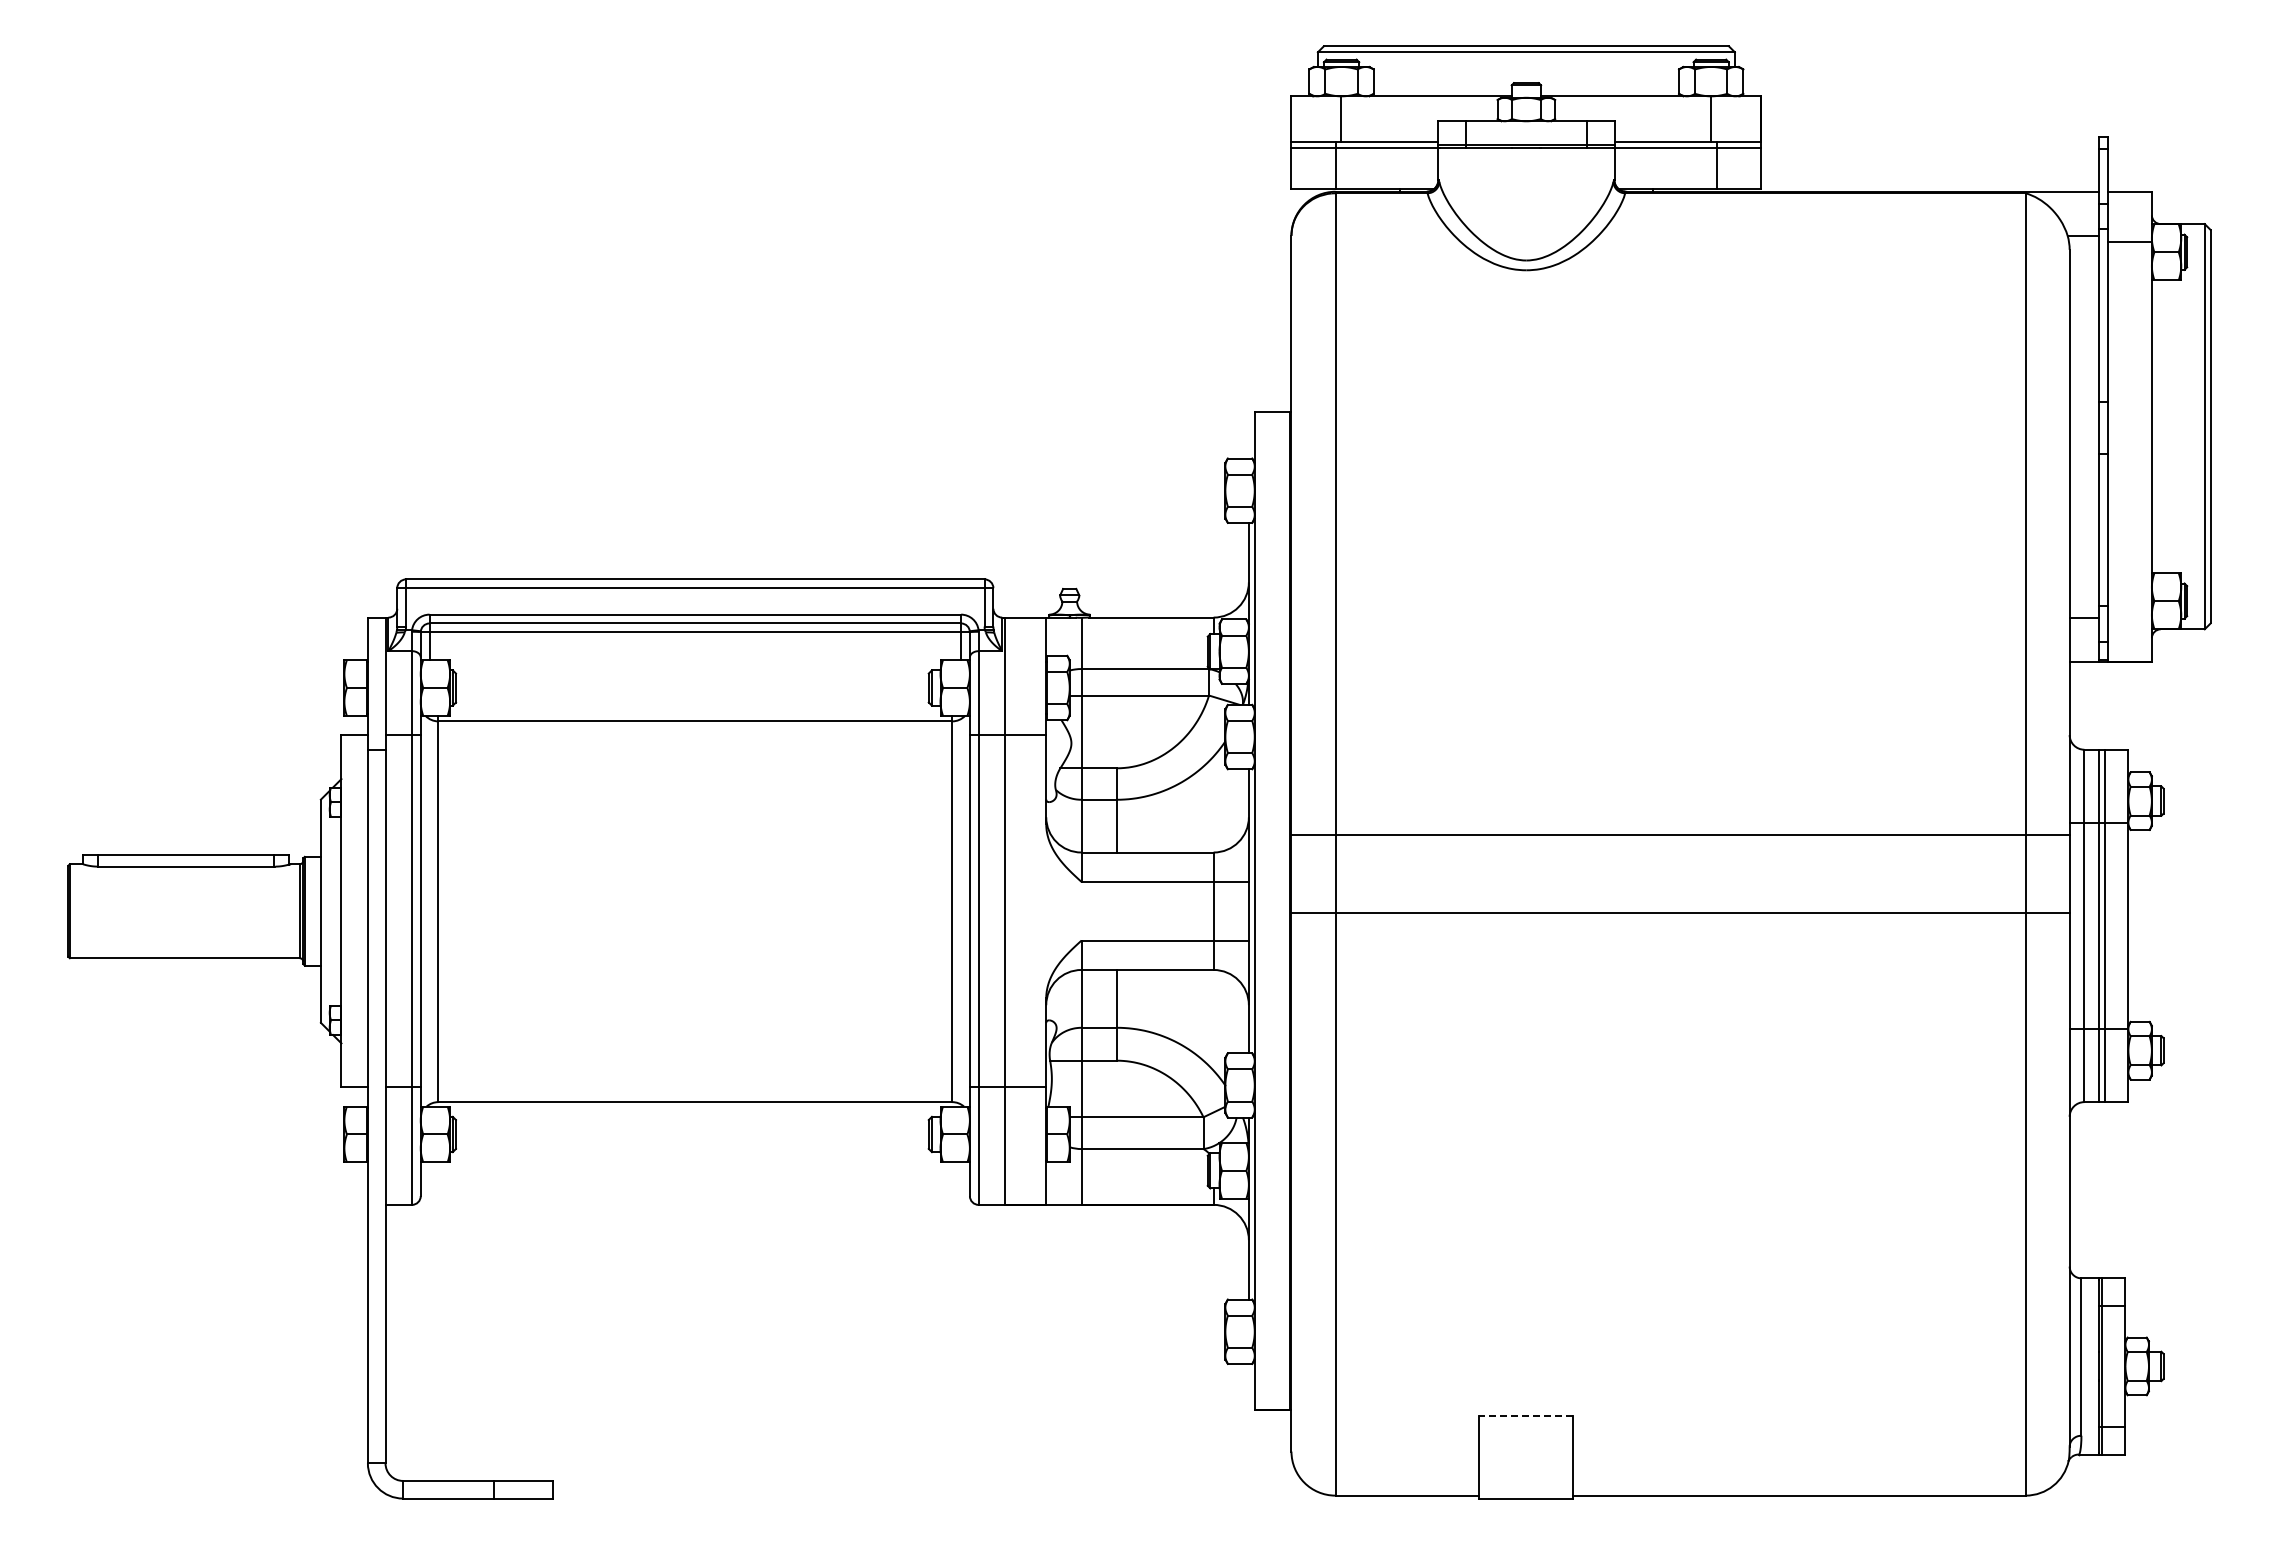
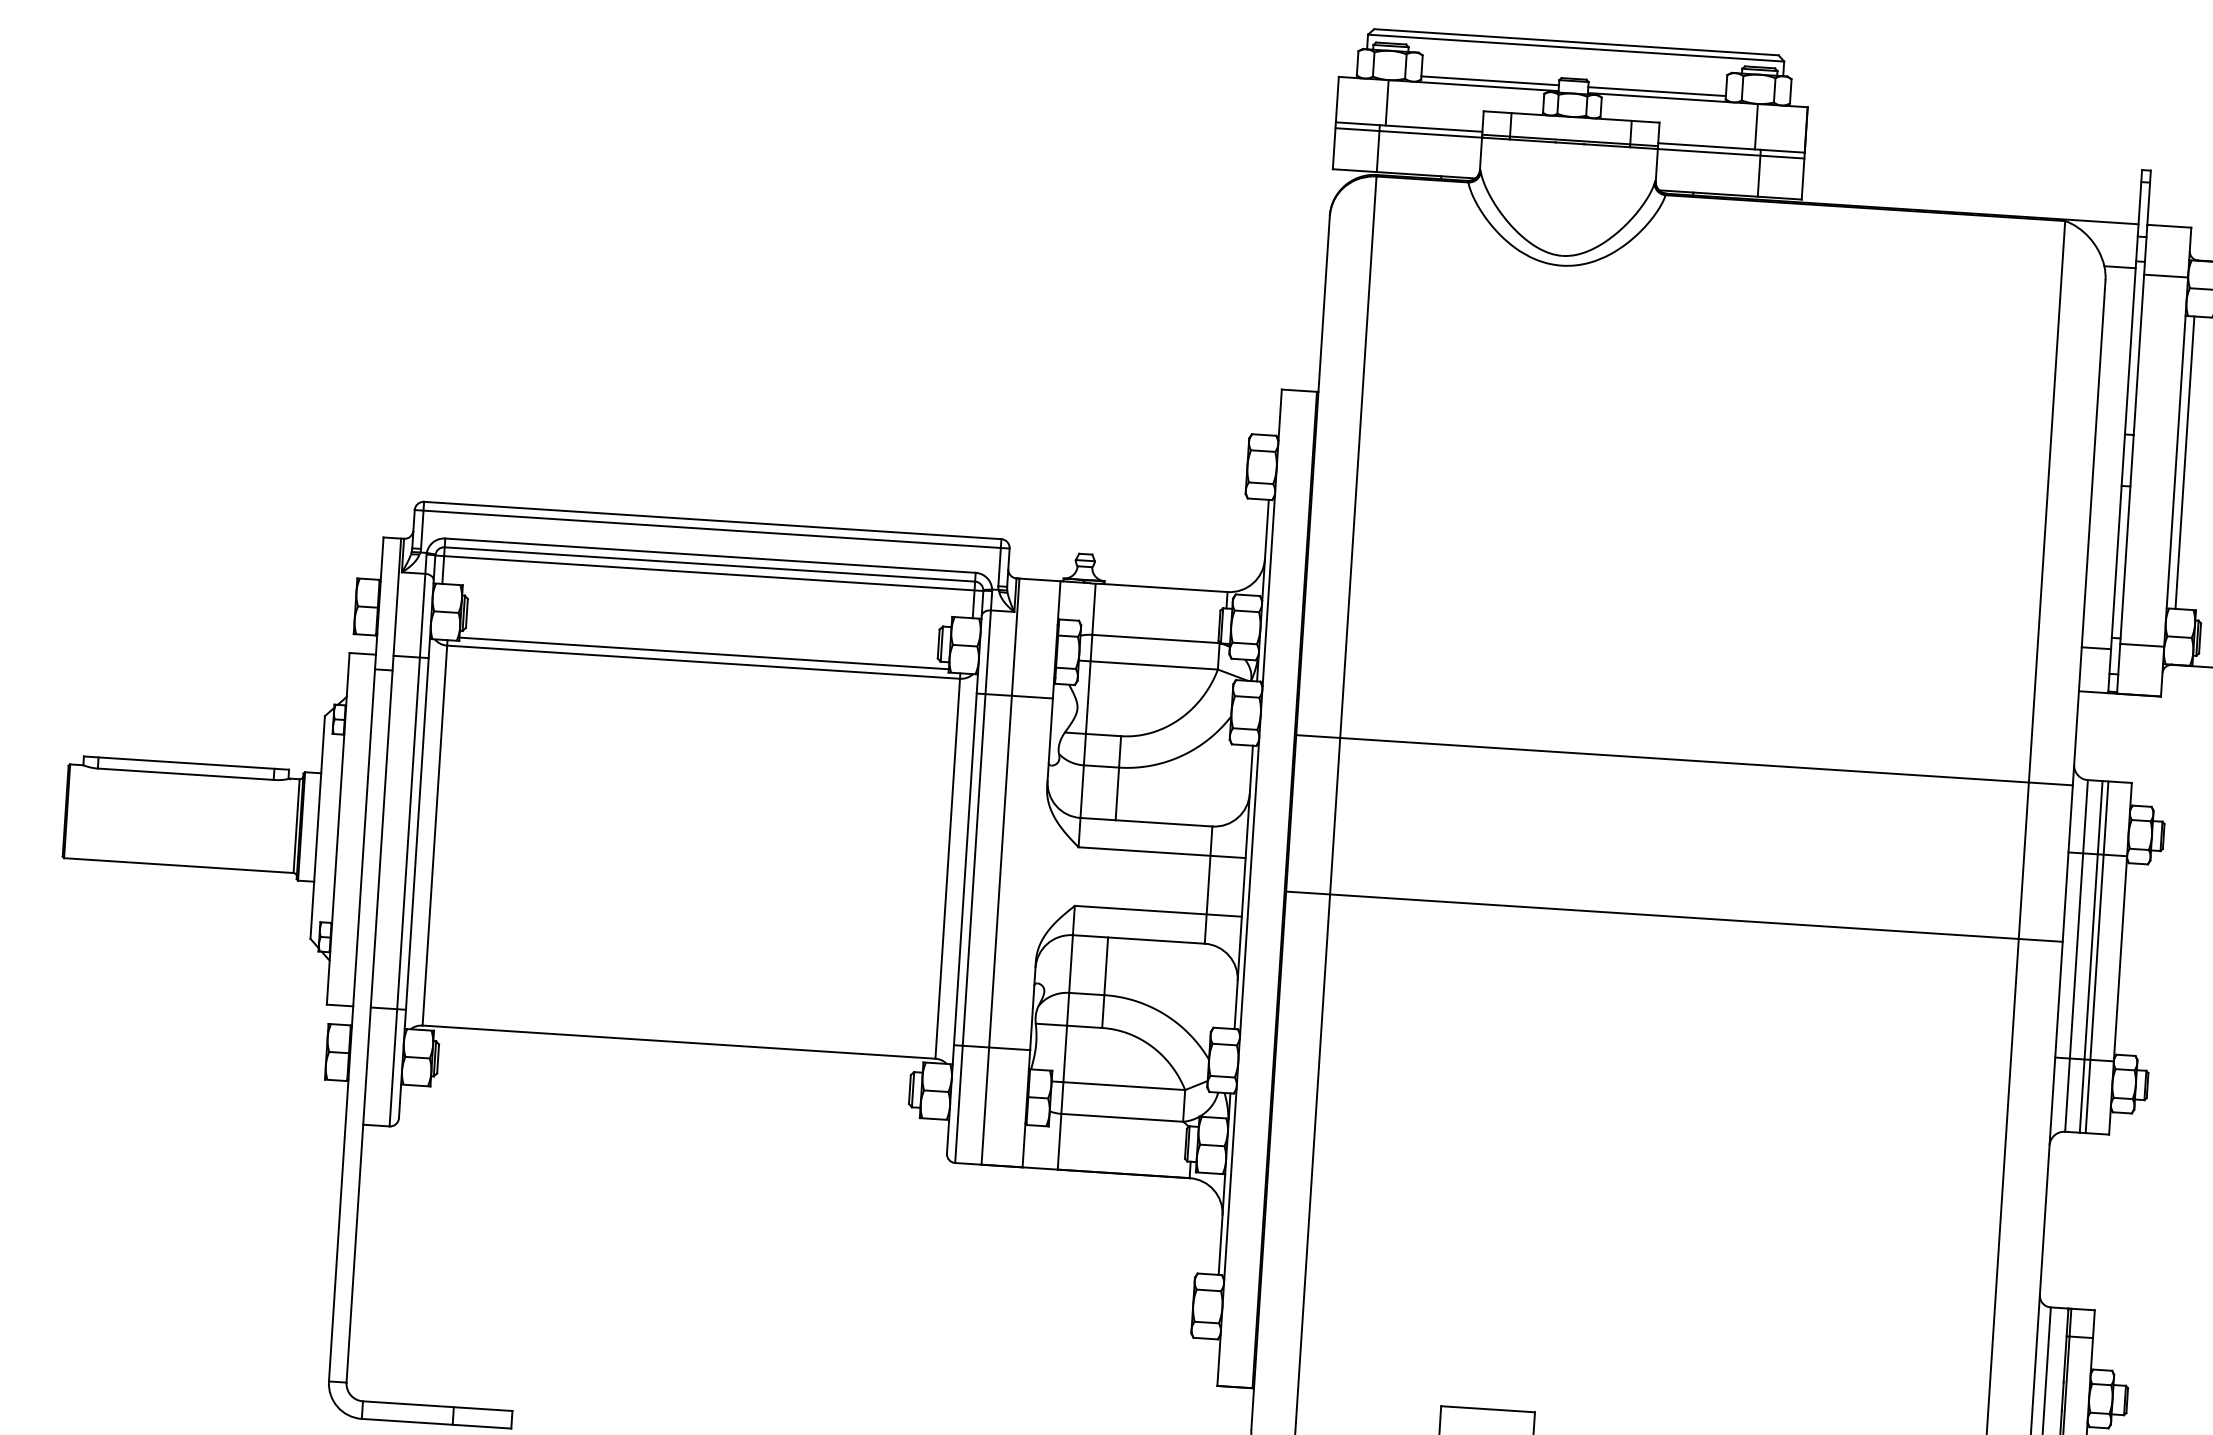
line: (1442, 90) -> (1489, 80), added
line: (1609, 90) -> (1656, 91), added
line: (2160, 426) -> (2184, 462), added
line: (2129, 611) -> (2141, 645), added
line: (695, 712) -> (704, 653), added
line: (1680, 834) -> (1684, 759), moved
line: (1526, 1416) -> (1488, 1409), dashed -> solid

